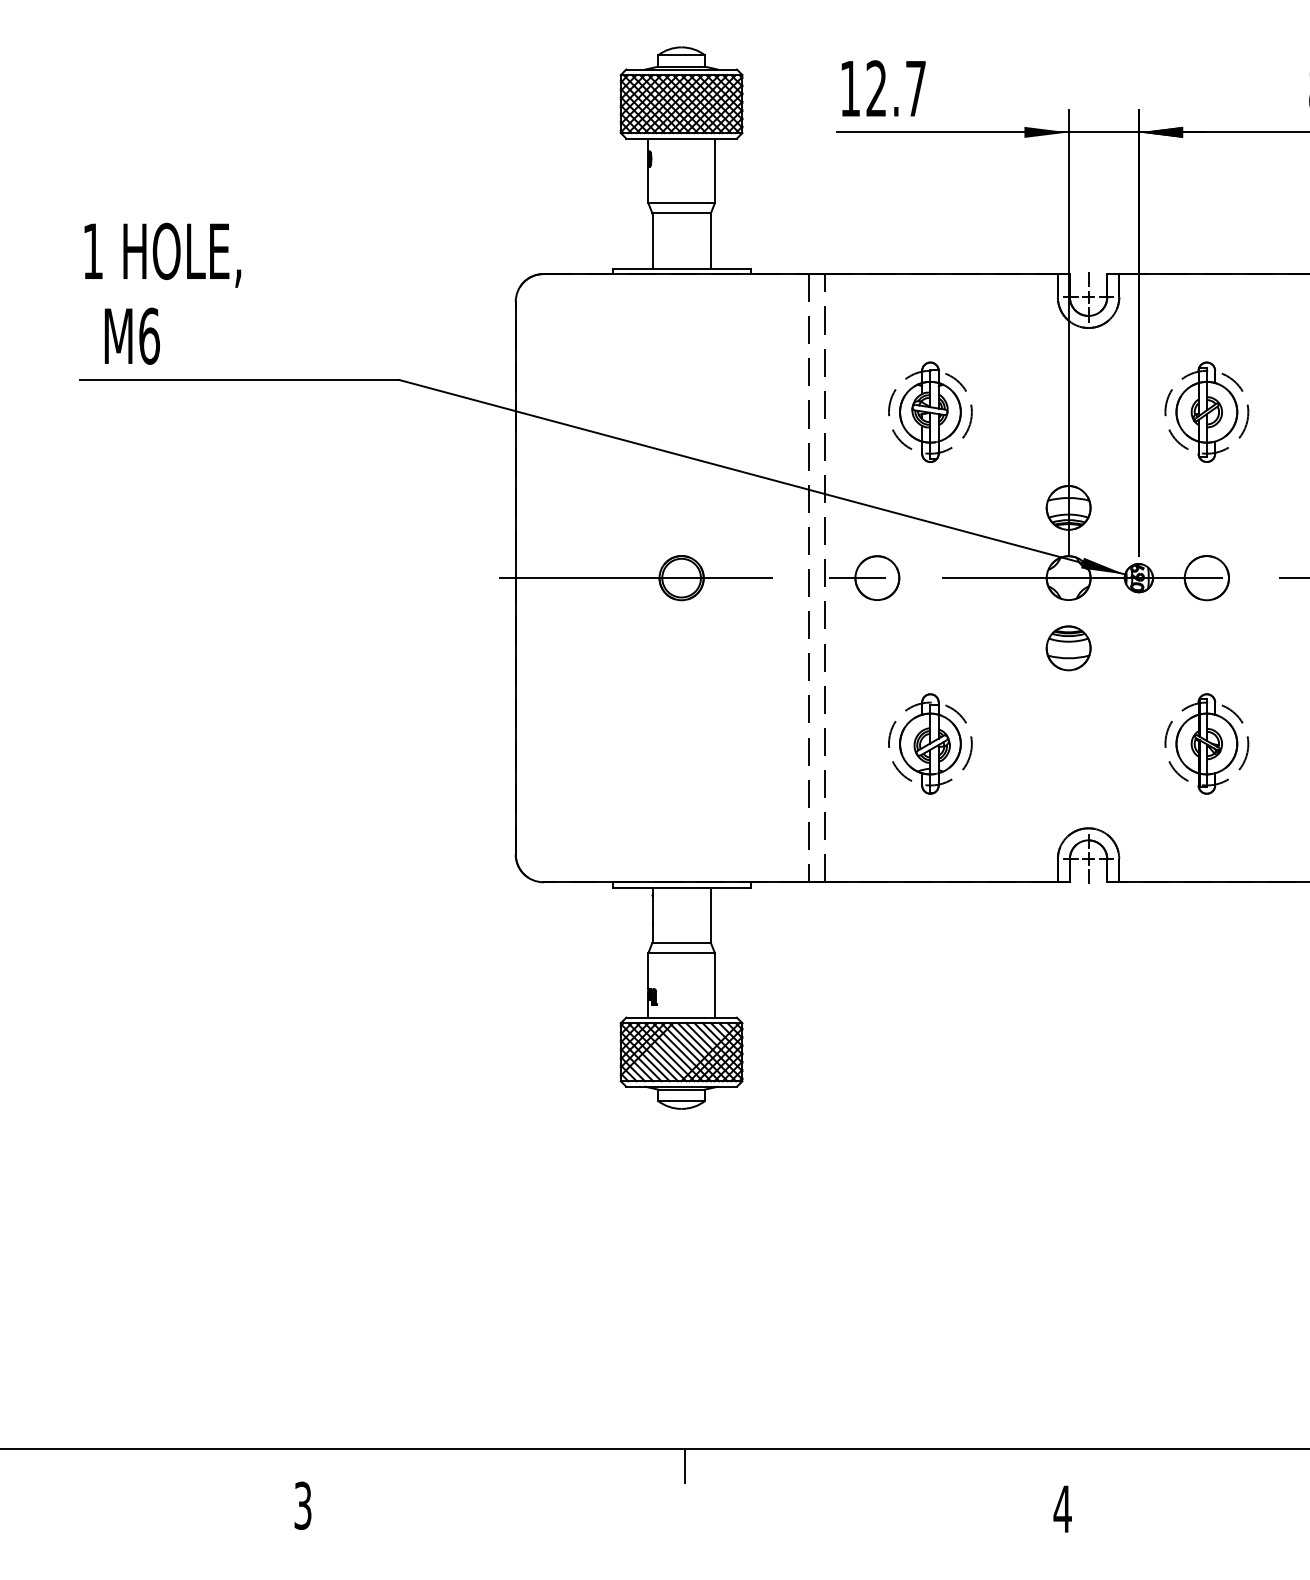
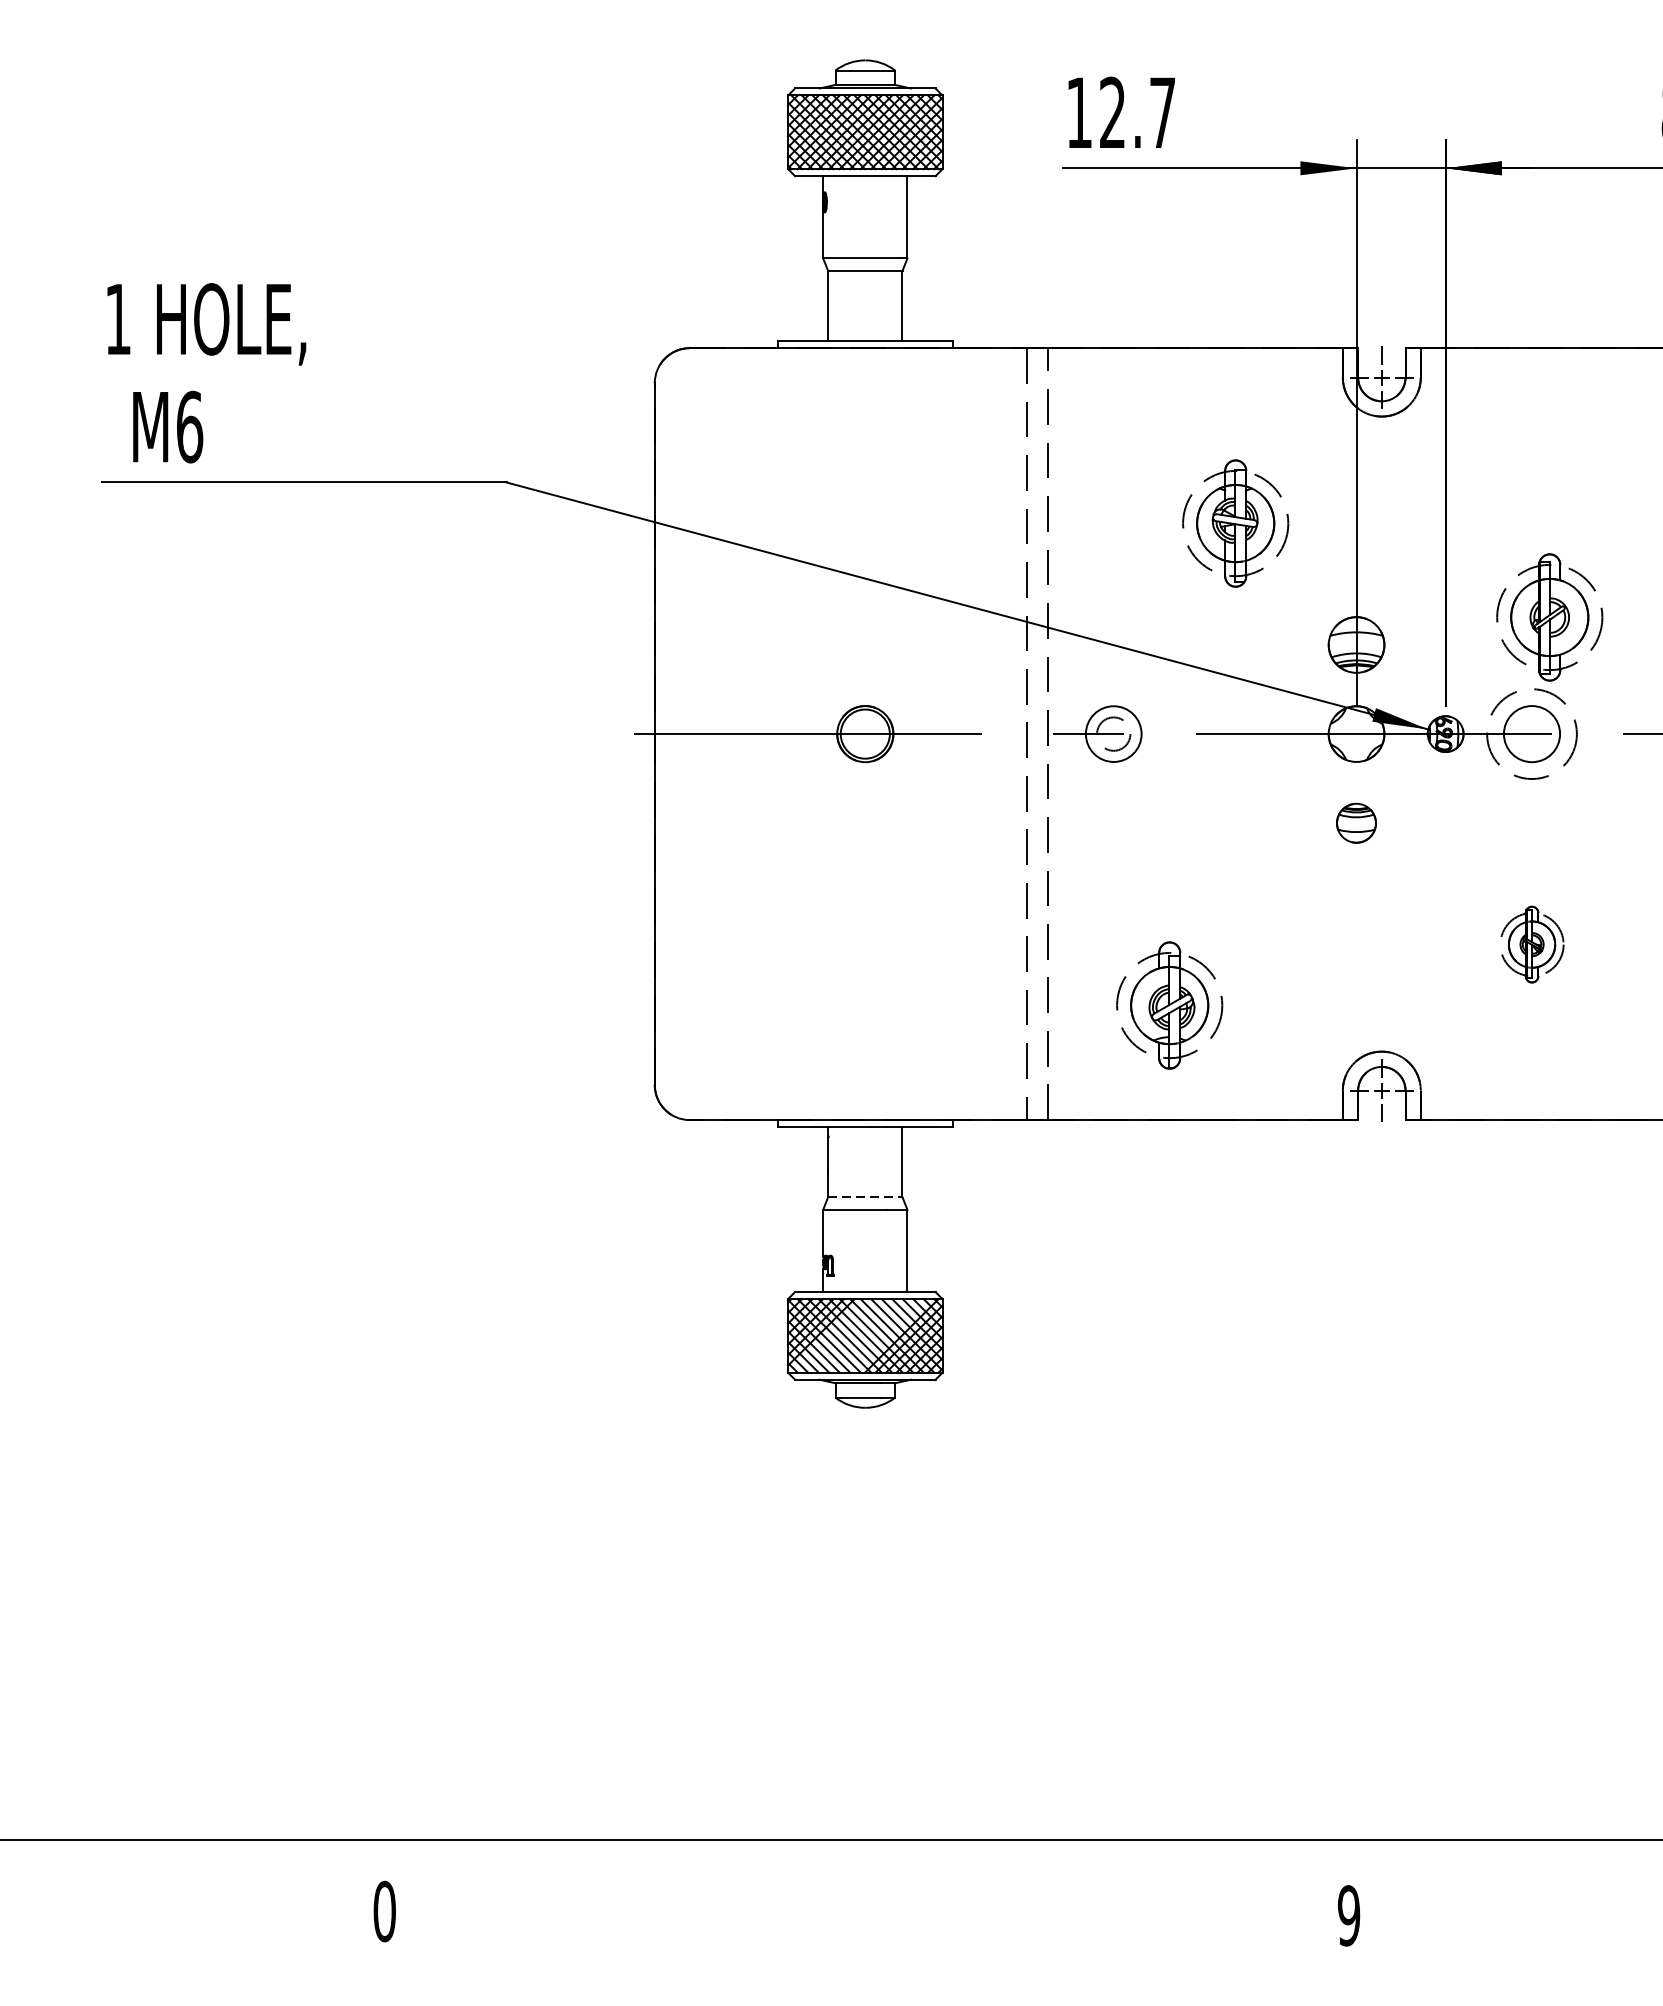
part: (930, 411) -> (1235, 522), moved
part: (1206, 411) -> (1549, 616), moved
circle: (877, 578) -> (1113, 734), size x0.6
circle: (1206, 578) -> (1531, 734), size x1.6
part: (1068, 648) -> (1356, 823), size x0.7
part: (930, 743) -> (1169, 1004), moved
part: (1206, 743) -> (1531, 943), size x0.6
line: (682, 943) -> (866, 1197), solid -> dashed
line: (684, 1465) -> (868, 1860), removed
text: (302, 1505) -> (384, 1911), 3 -> 0
text: (1062, 1509) -> (1348, 1916), 4 -> 9

